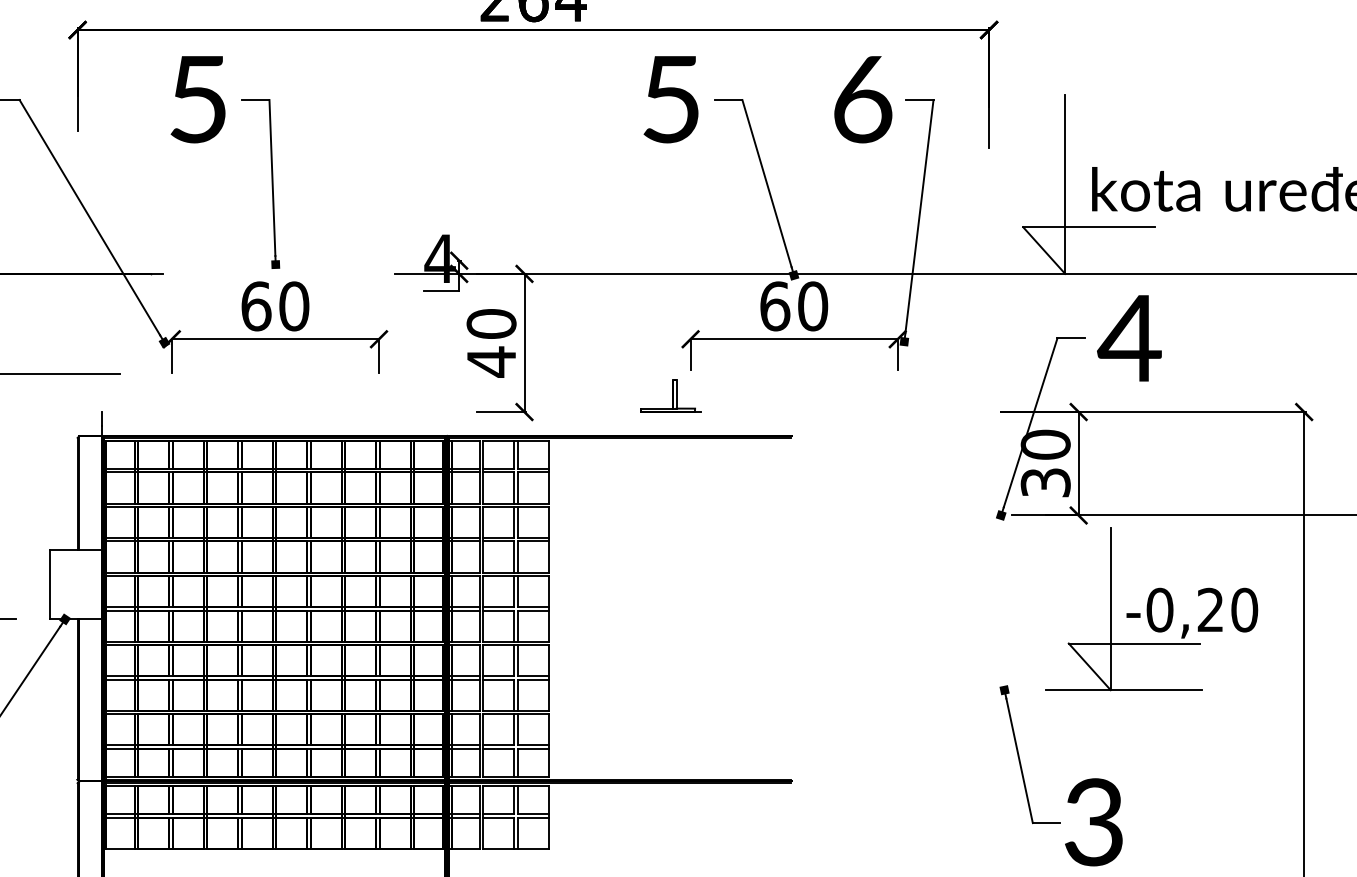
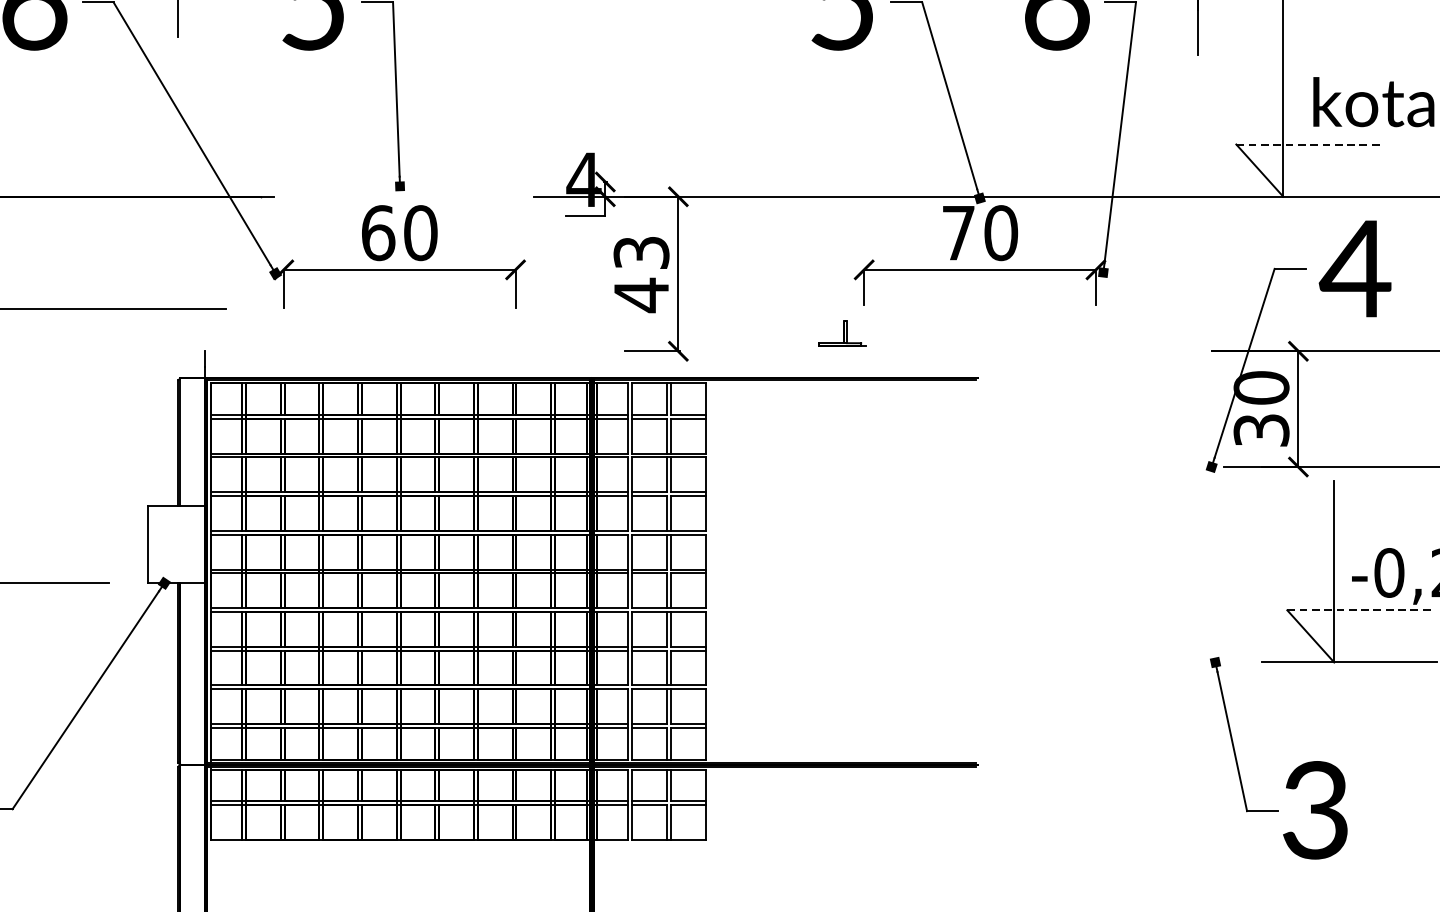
line: (1088, 227) -> (1309, 144), solid -> dashed
text: (775, 306) -> (959, 233), 60 -> 70
text: (491, 323) -> (641, 252), 40 -> 43
part: (670, 395) -> (841, 332), size x0.7
line: (1134, 643) -> (1360, 610), solid -> dashed

